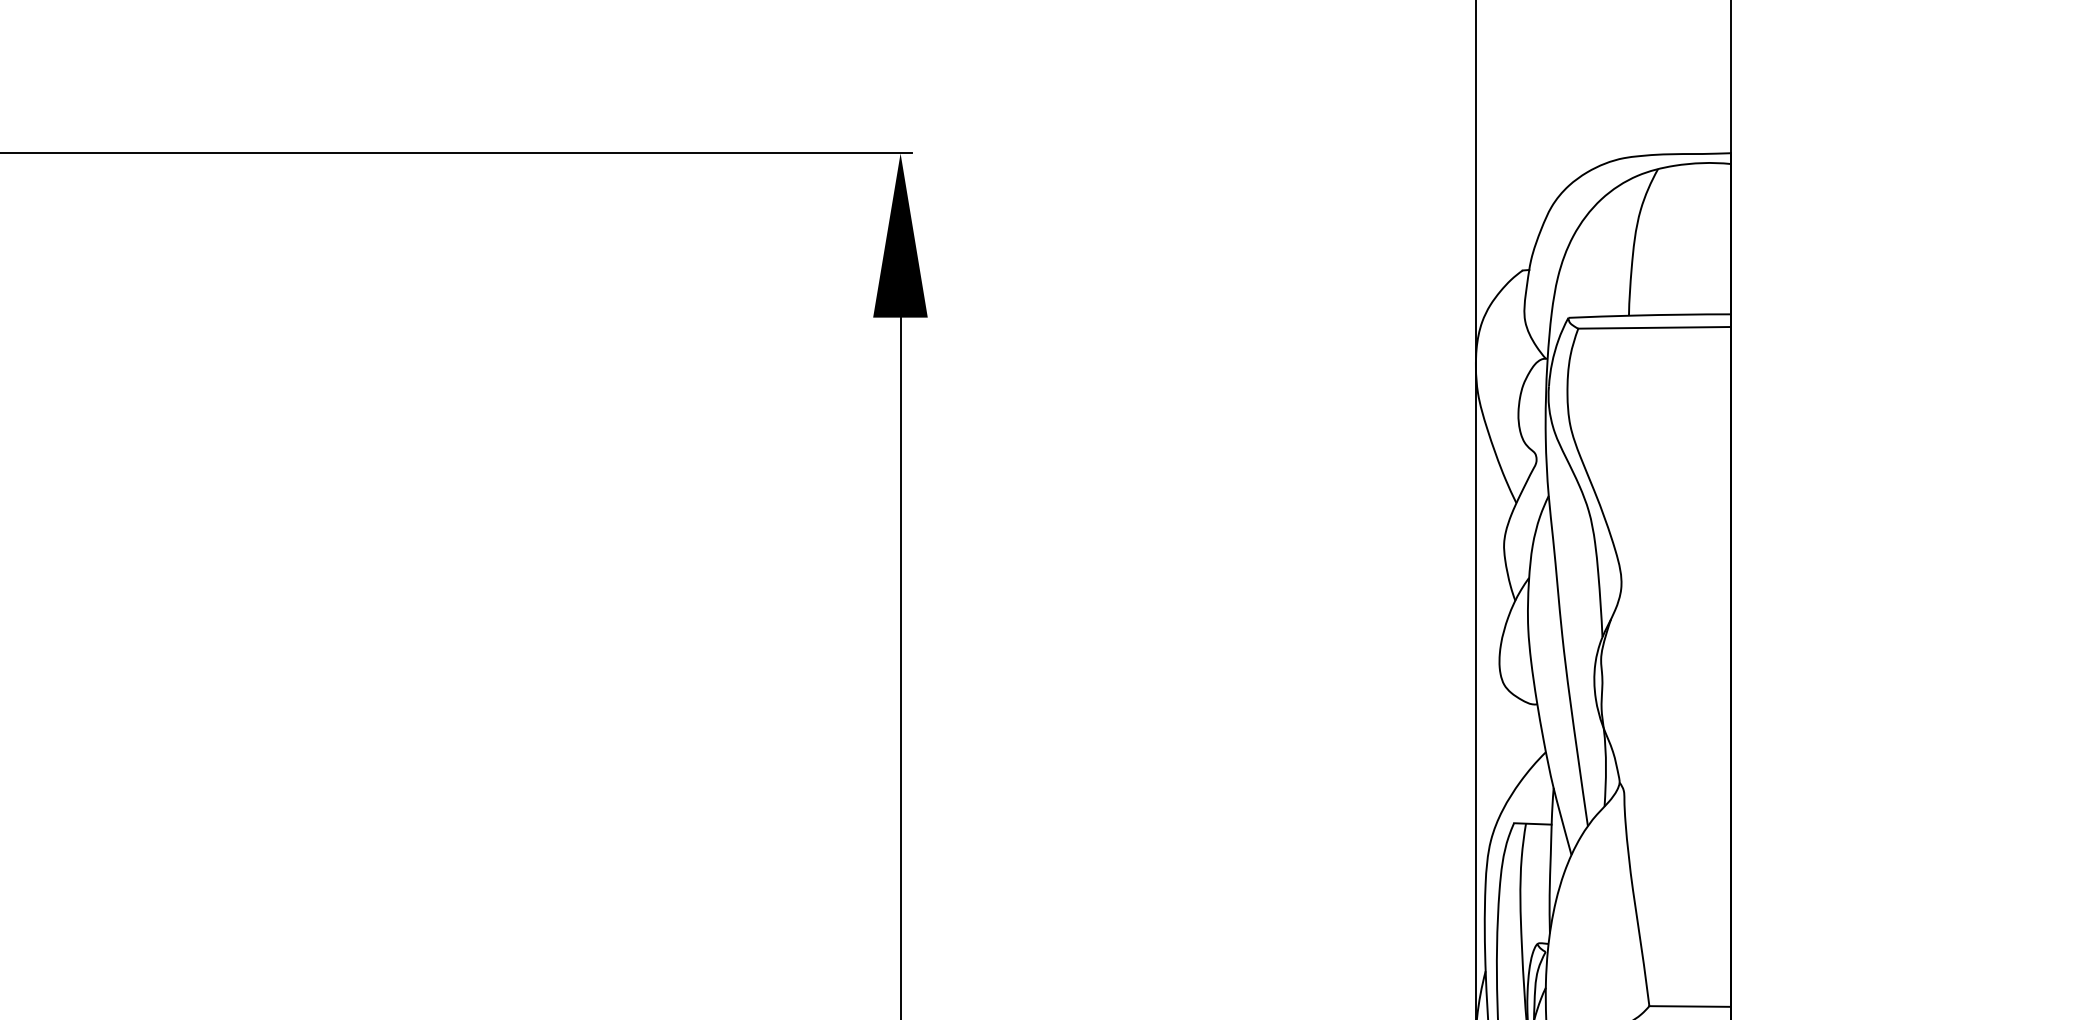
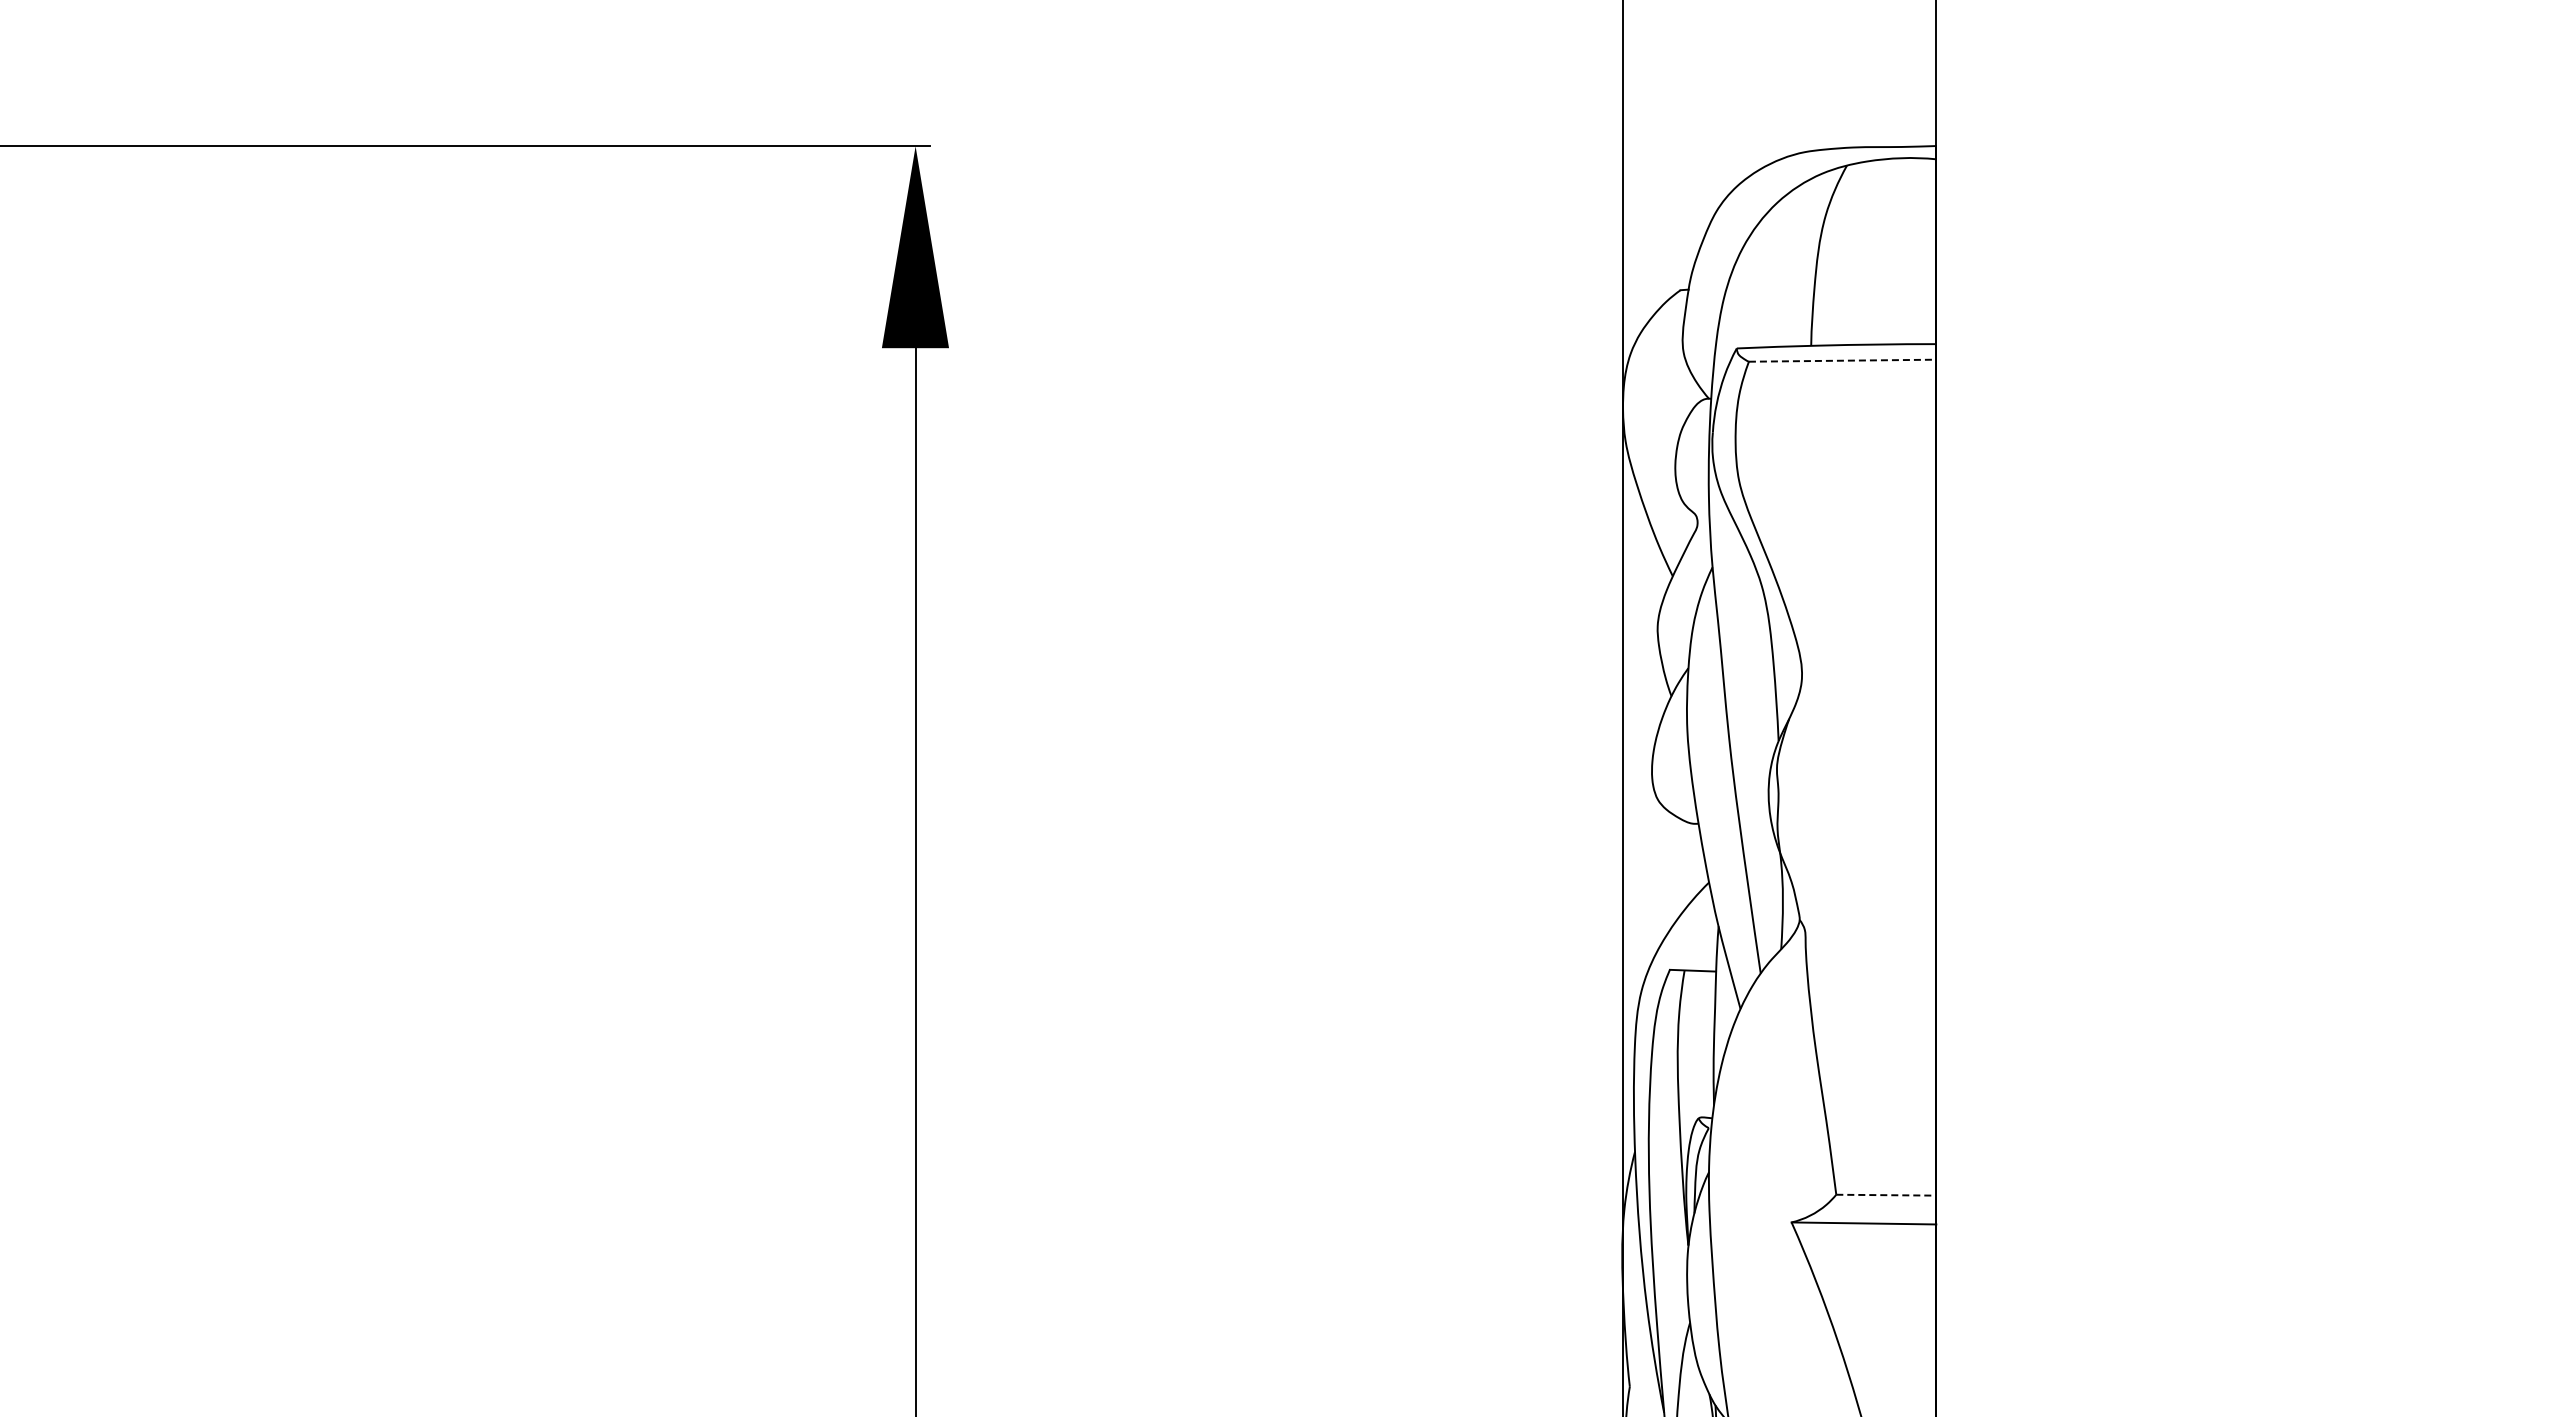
line: (1654, 327) -> (1842, 360), solid -> dashed
line: (1690, 1006) -> (1886, 1195), solid -> dashed

